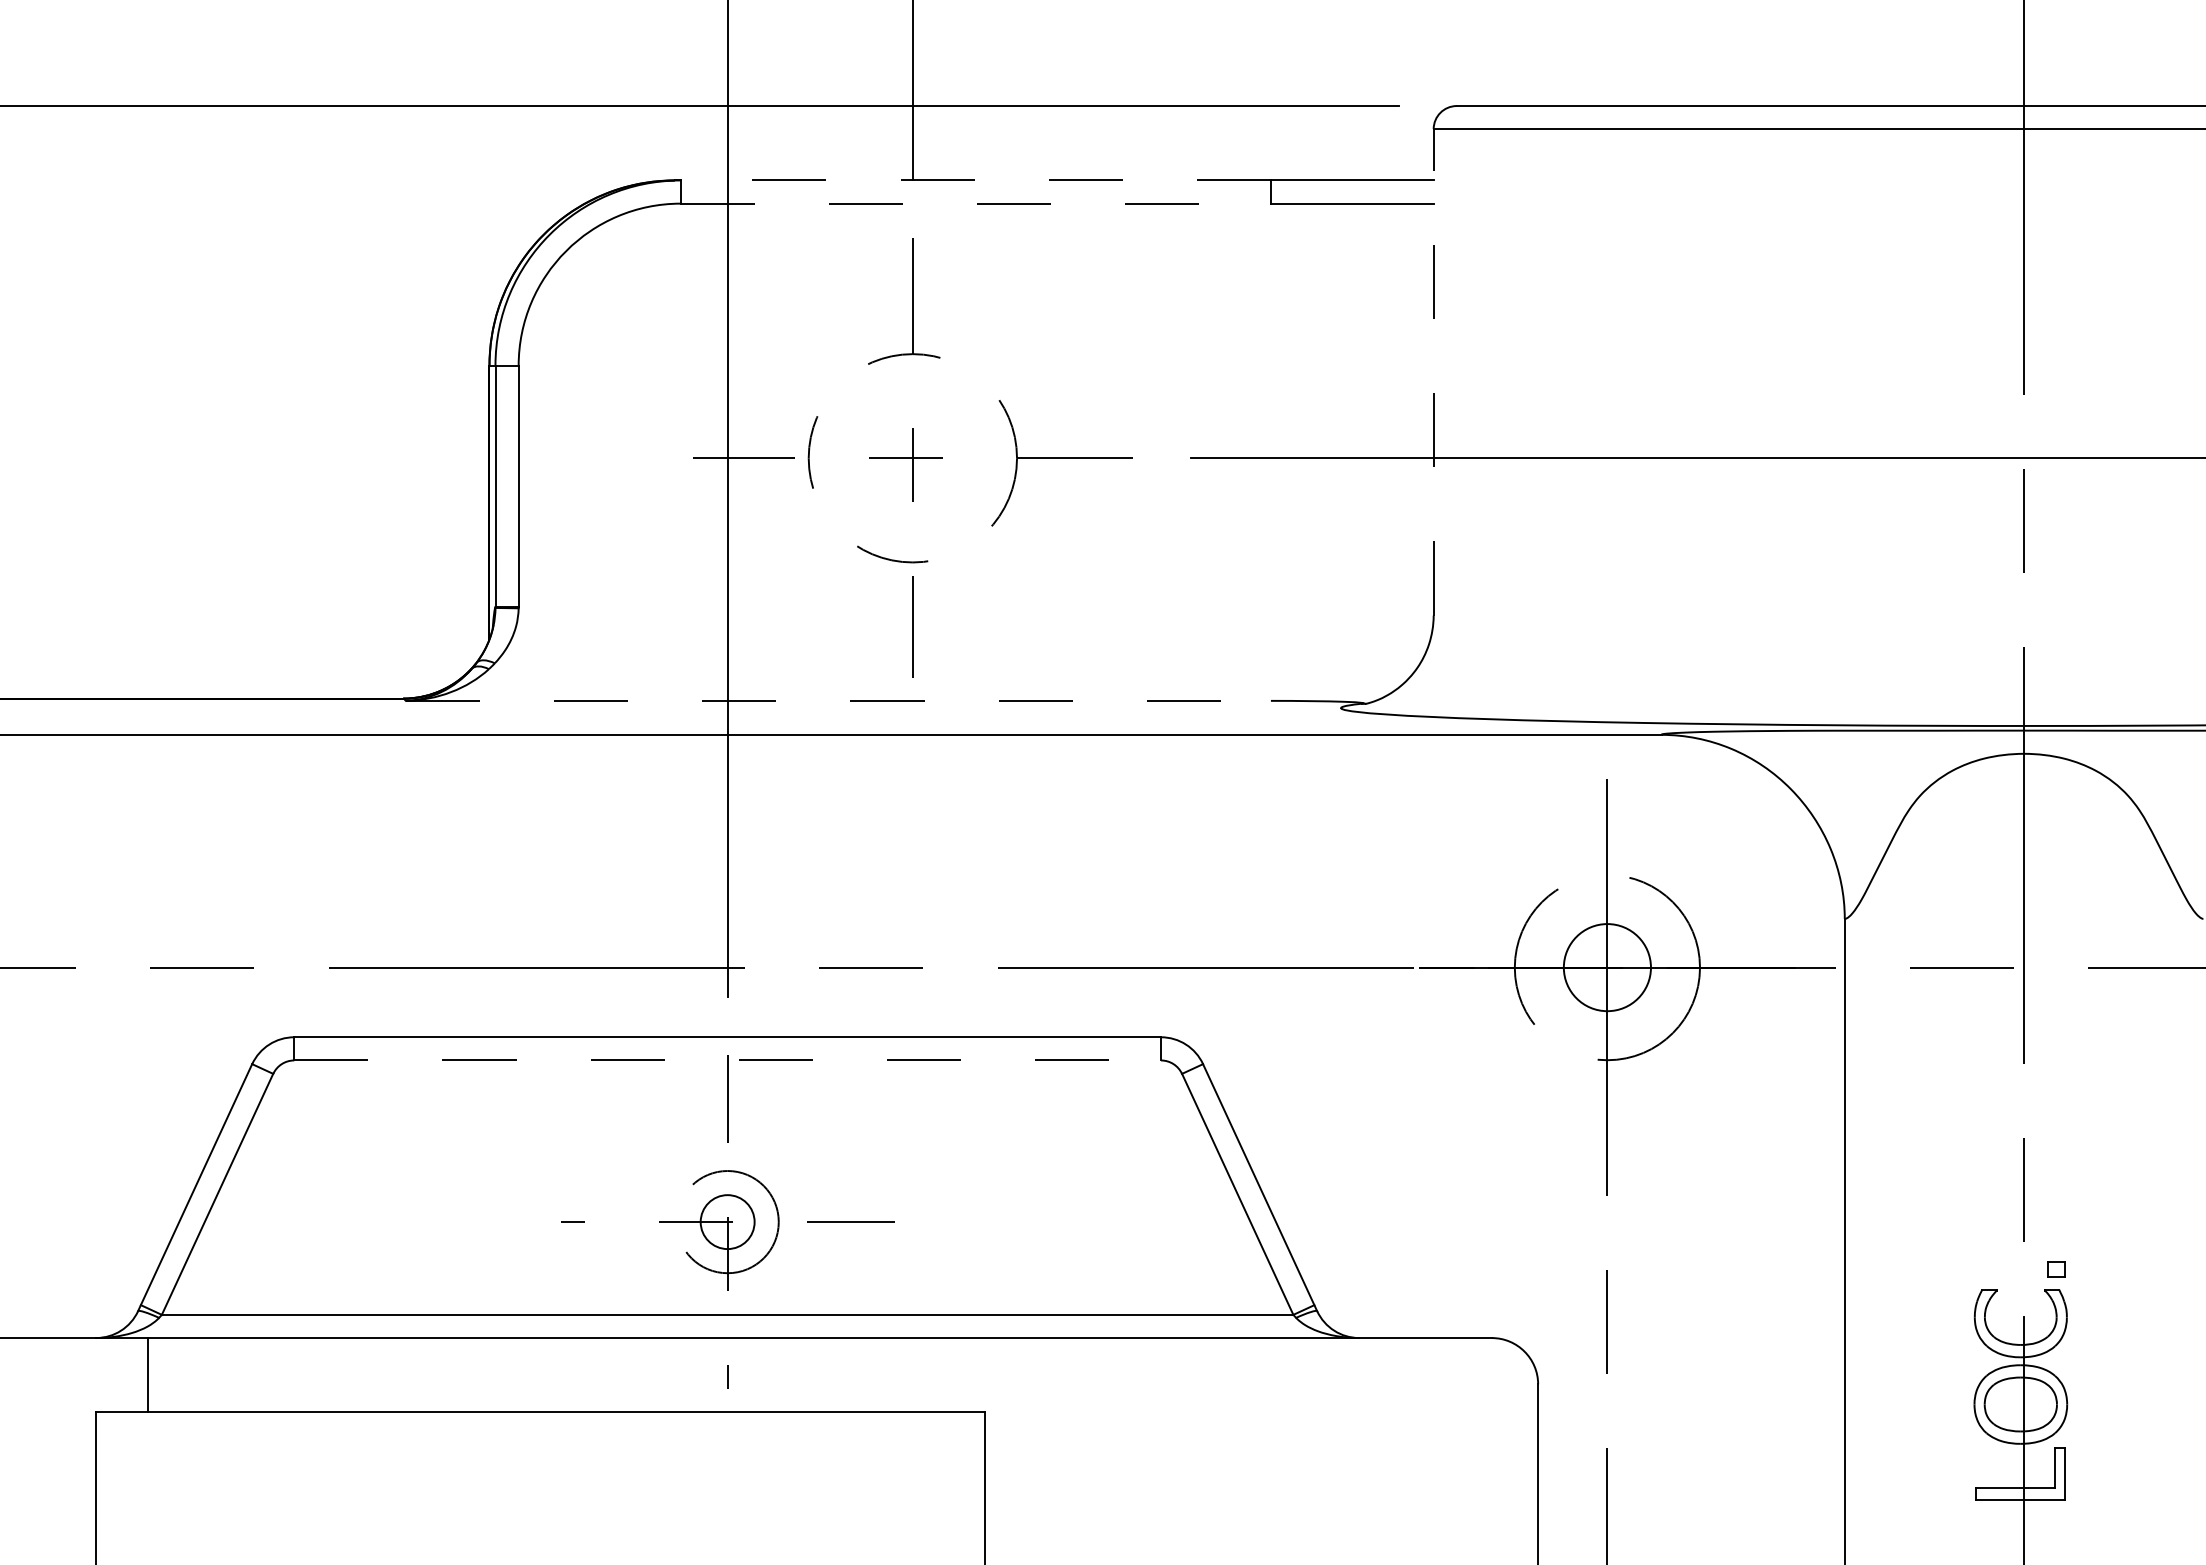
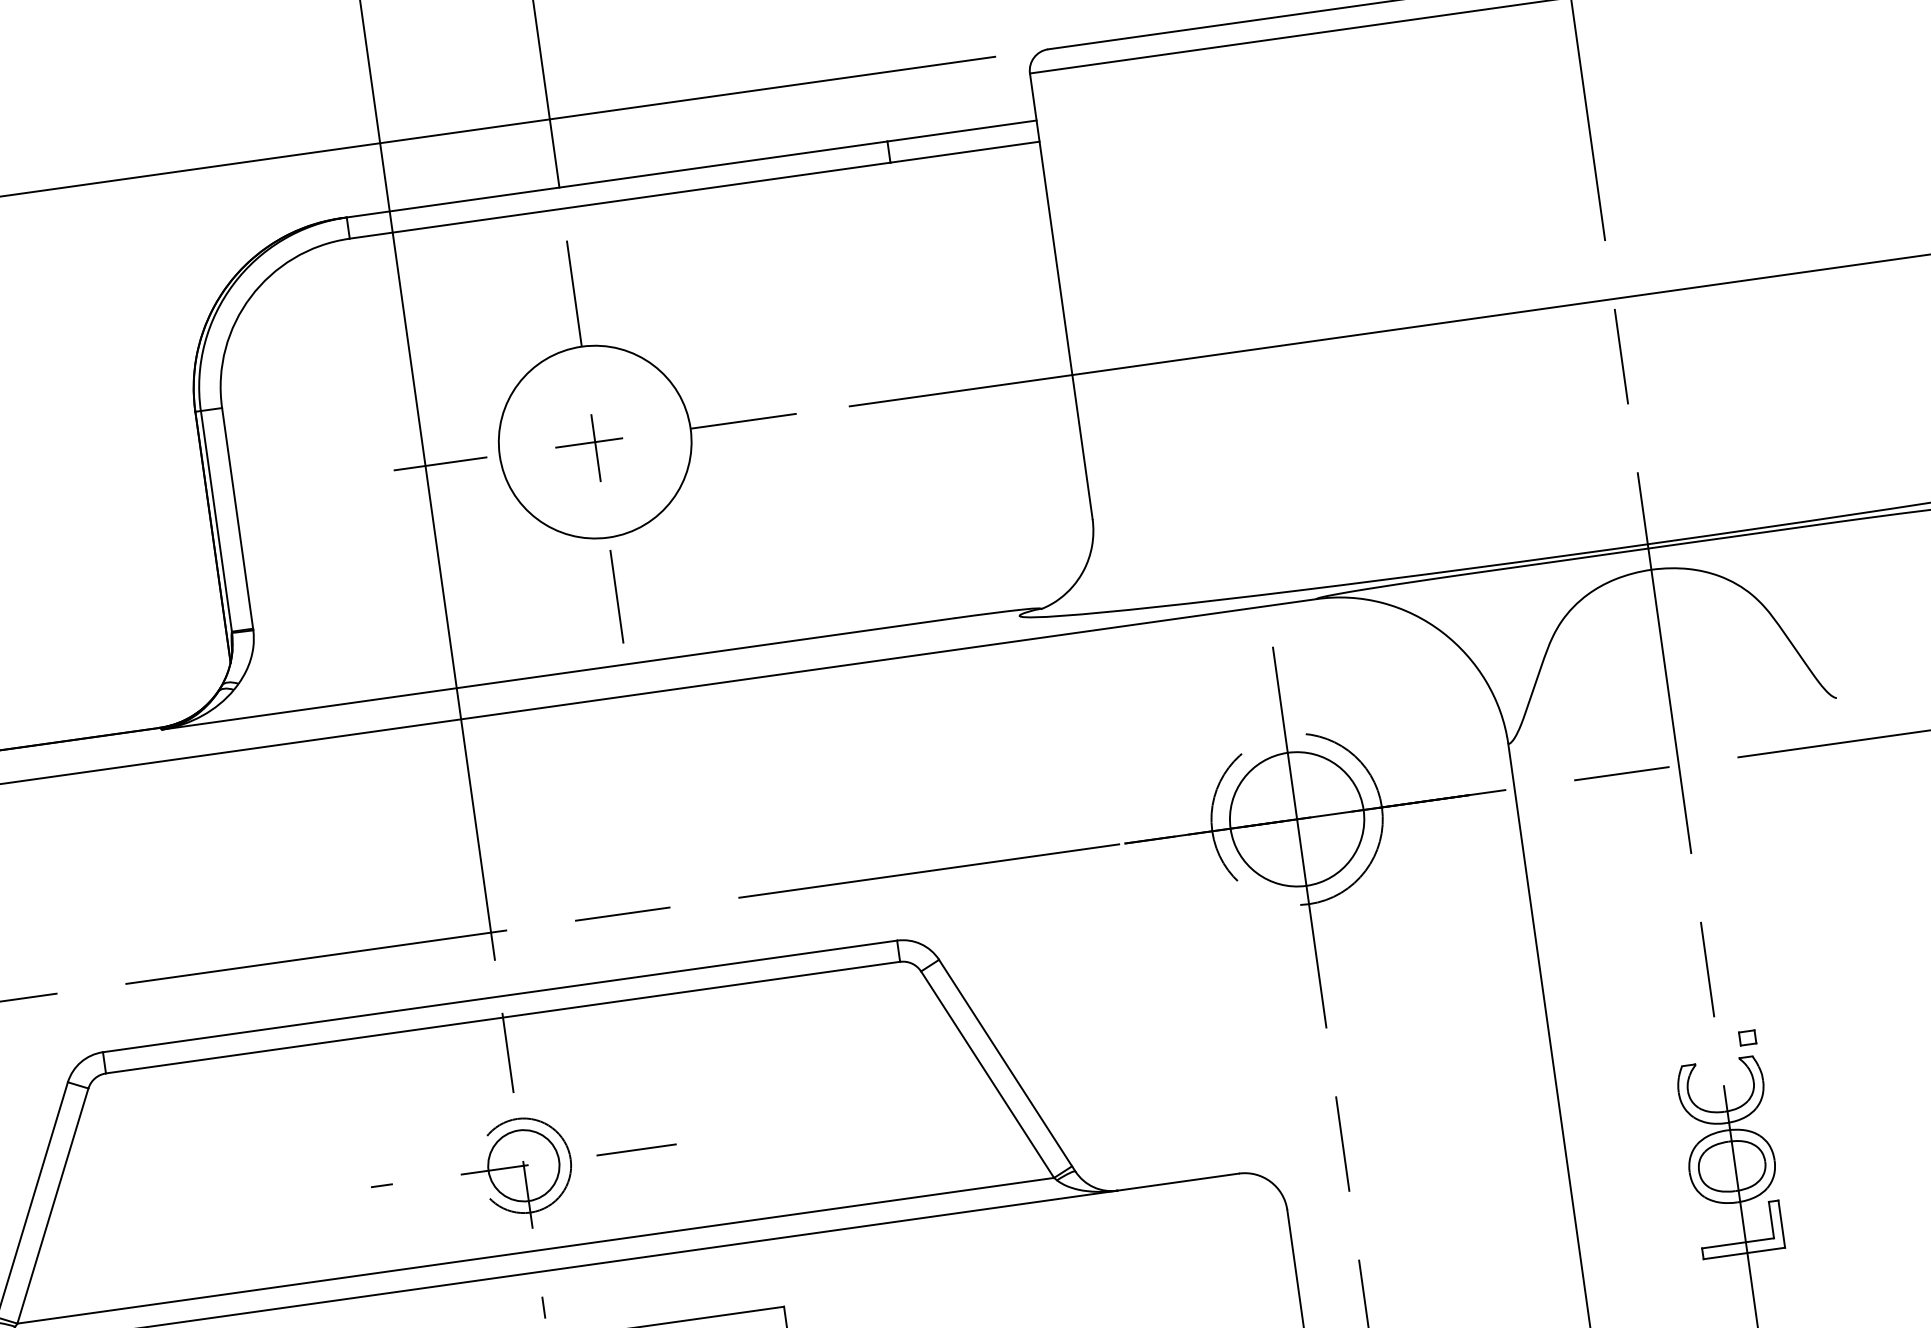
line: (975, 180) -> (616, 179), dashed -> solid
line: (976, 203) -> (620, 200), dashed -> solid
line: (1433, 371) -> (1061, 295), dashed -> solid
circle: (912, 458) -> (594, 442), dashed -> solid
line: (838, 700) -> (558, 673), dashed -> solid
circle: (1607, 967) -> (1297, 819), size x1.67
line: (728, 1060) -> (503, 1017), dashed -> solid
circle: (727, 1221) -> (523, 1165), size x1.43

